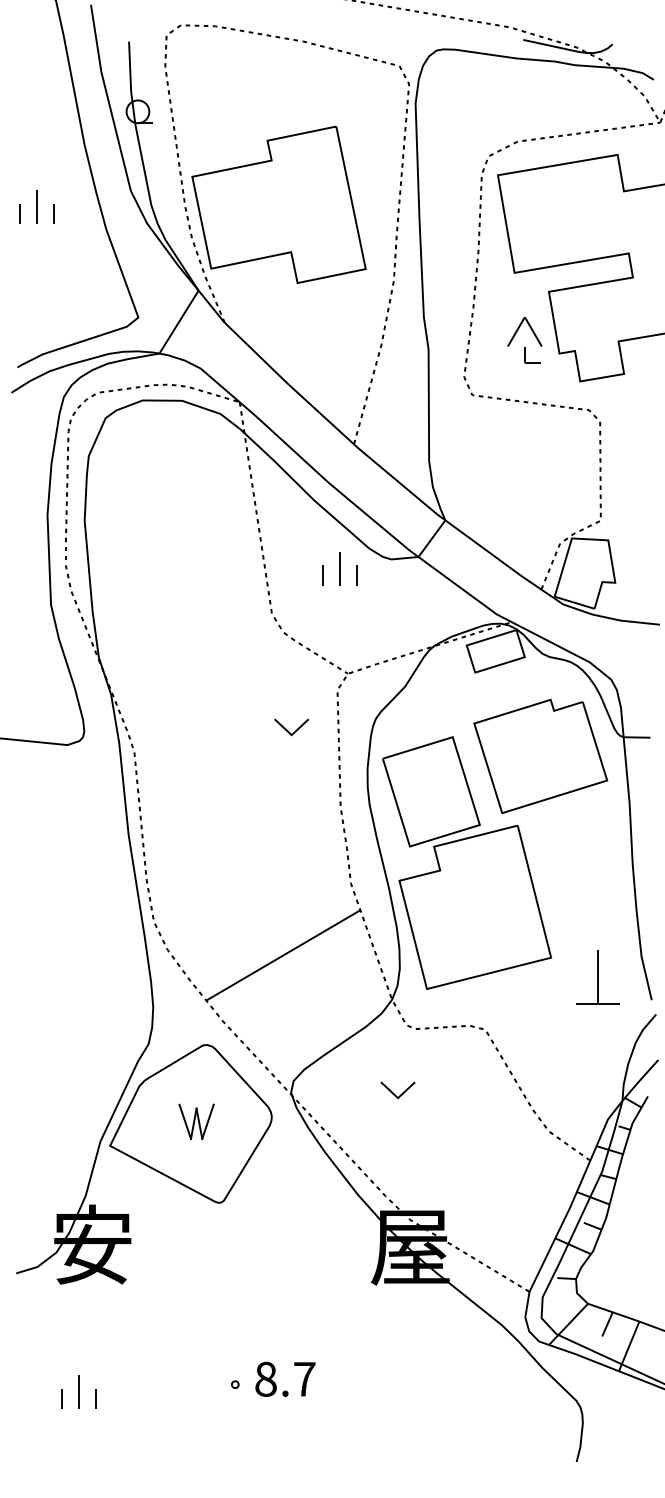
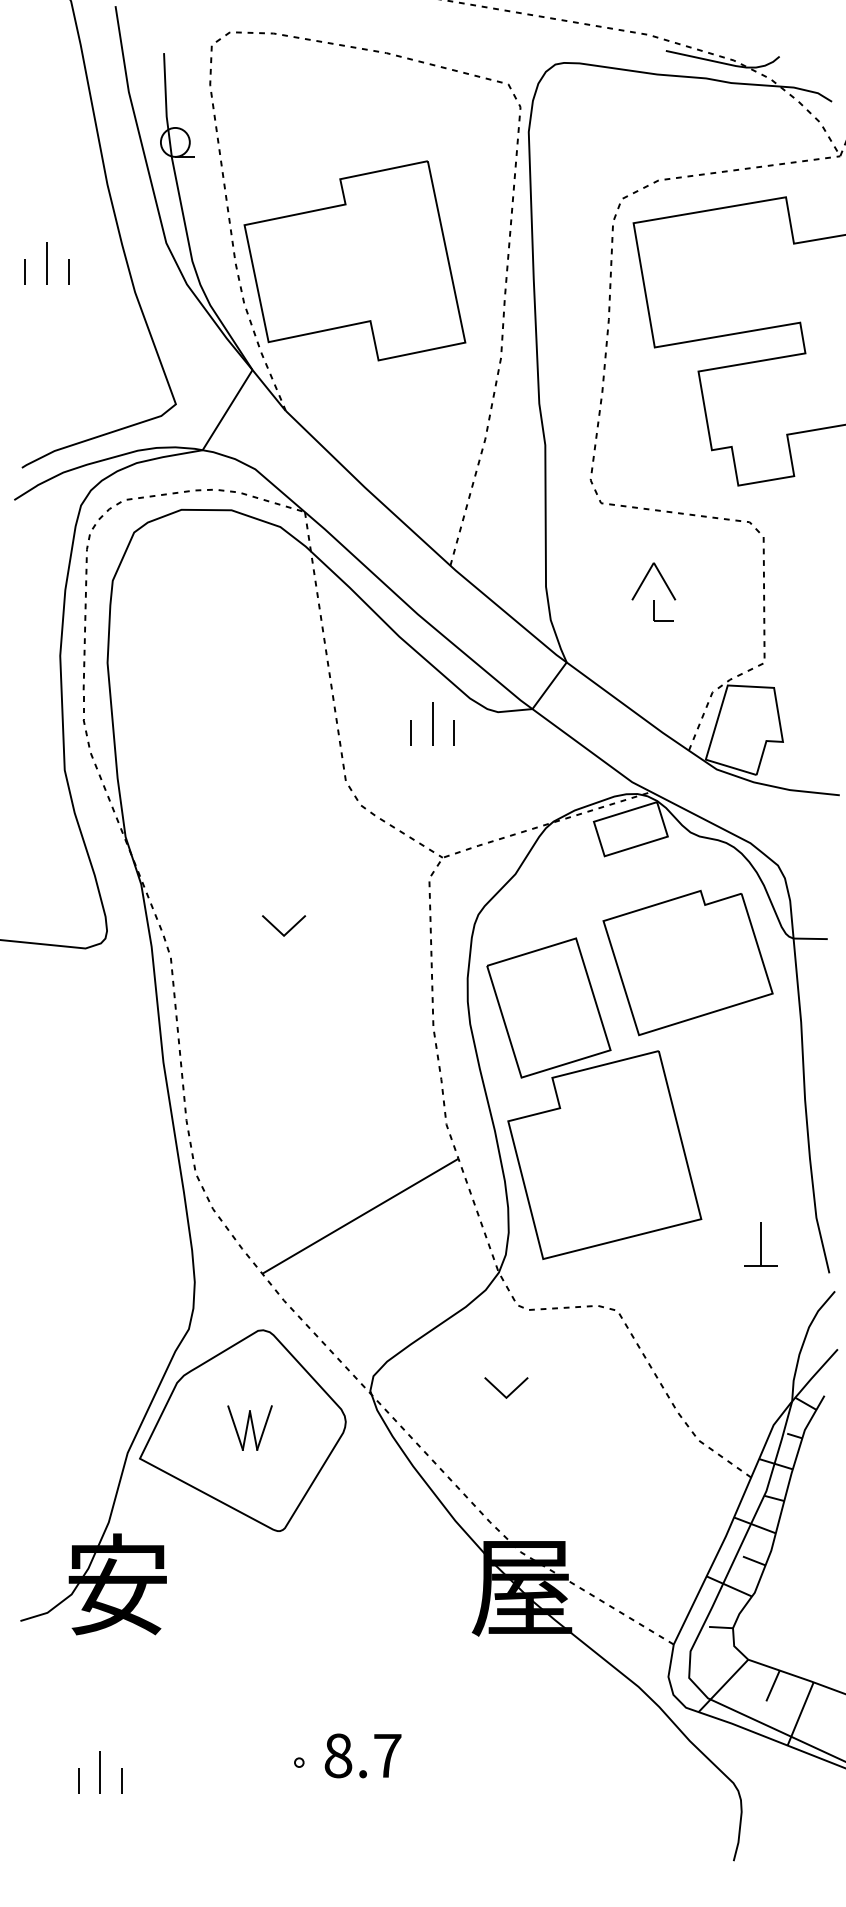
part: (524, 346) -> (653, 600), moved
part: (295, 730) -> (289, 929), moved
part: (597, 977) -> (760, 1244), size x0.62

